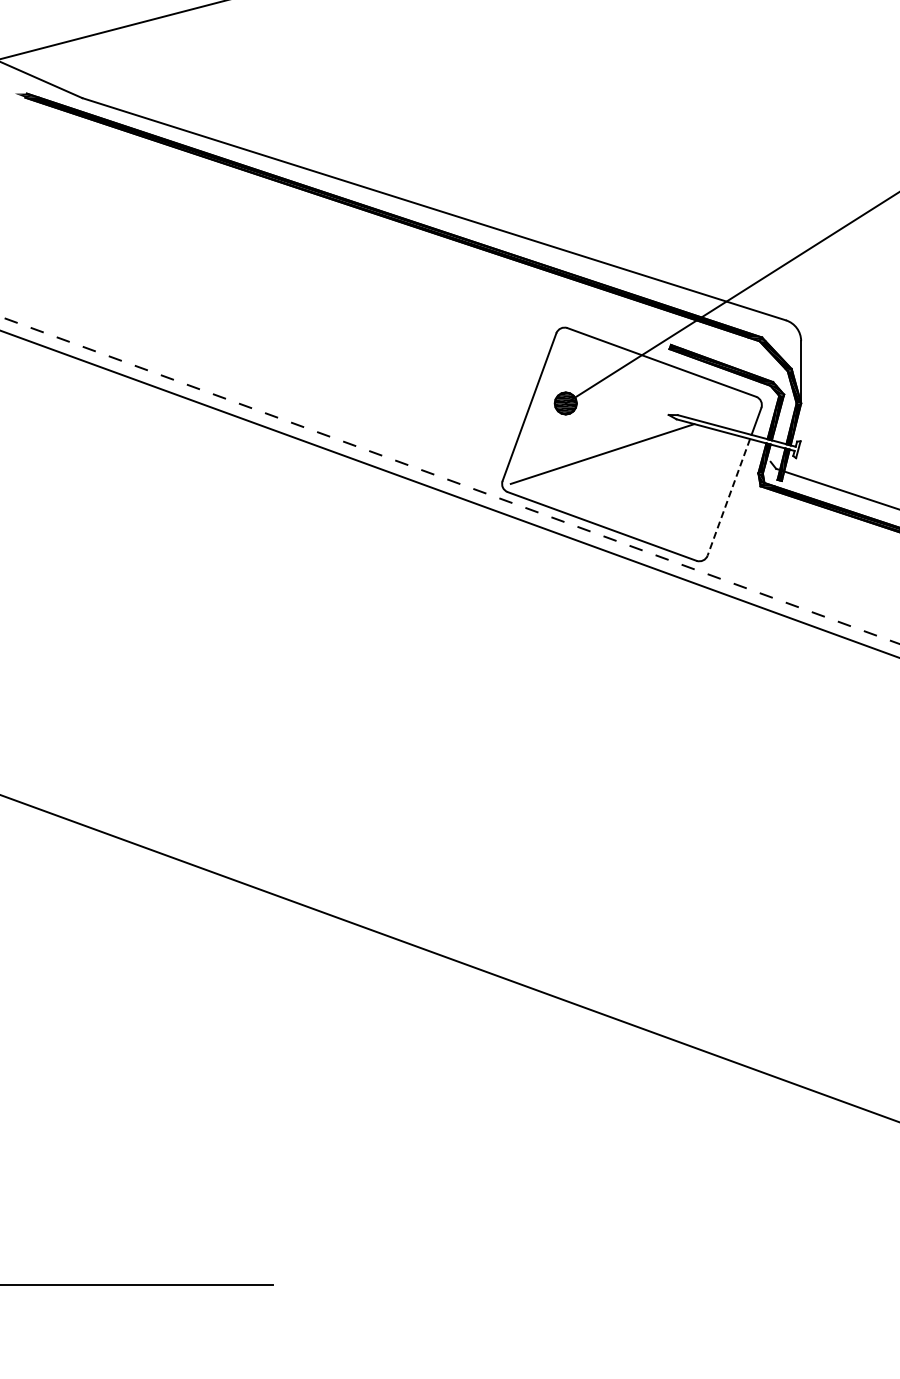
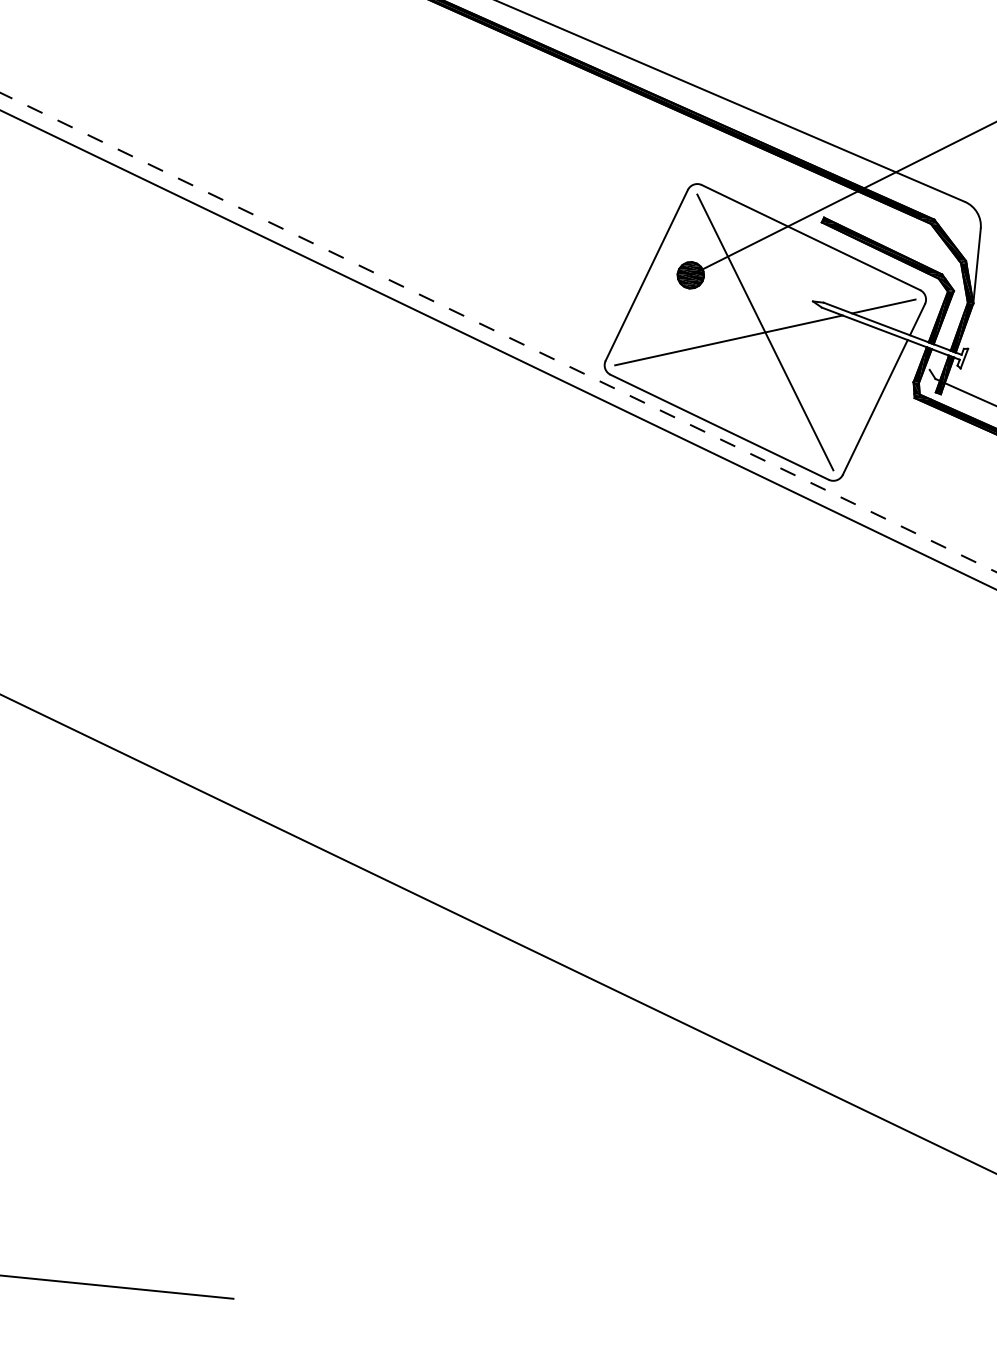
line: (727, 412) -> (883, 305), added
line: (631, 444) -> (764, 332), added
line: (728, 497) -> (874, 407), dashed -> solid

